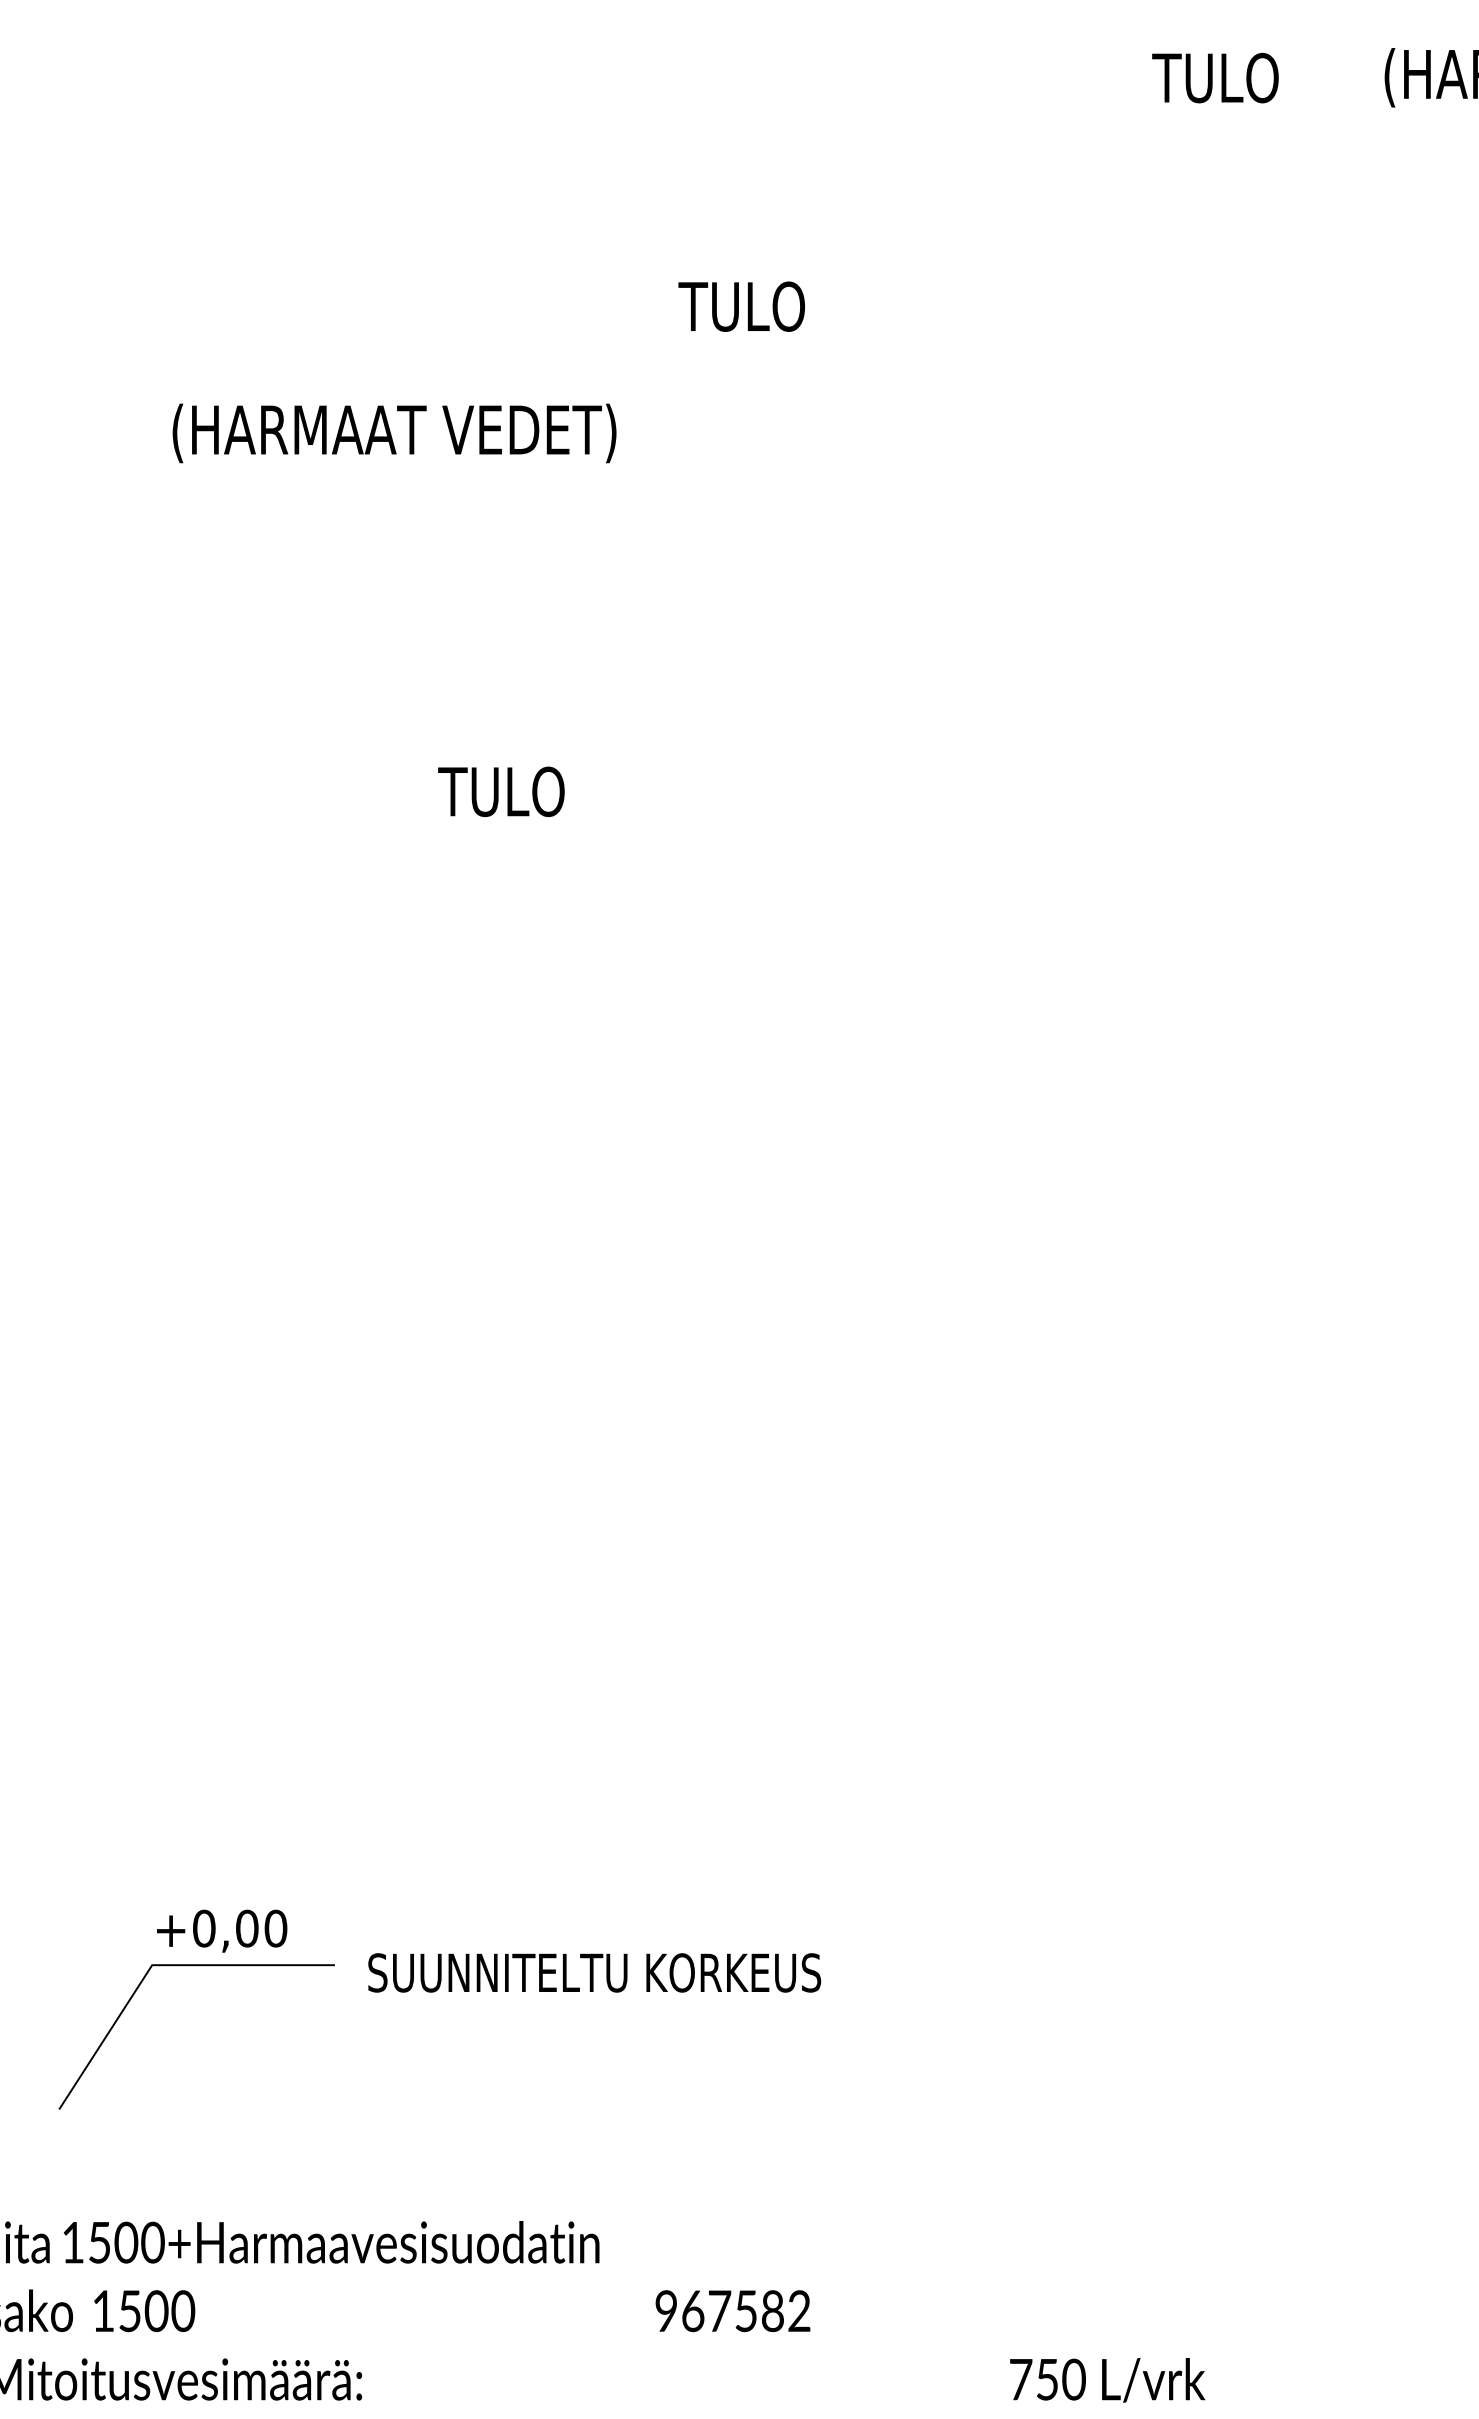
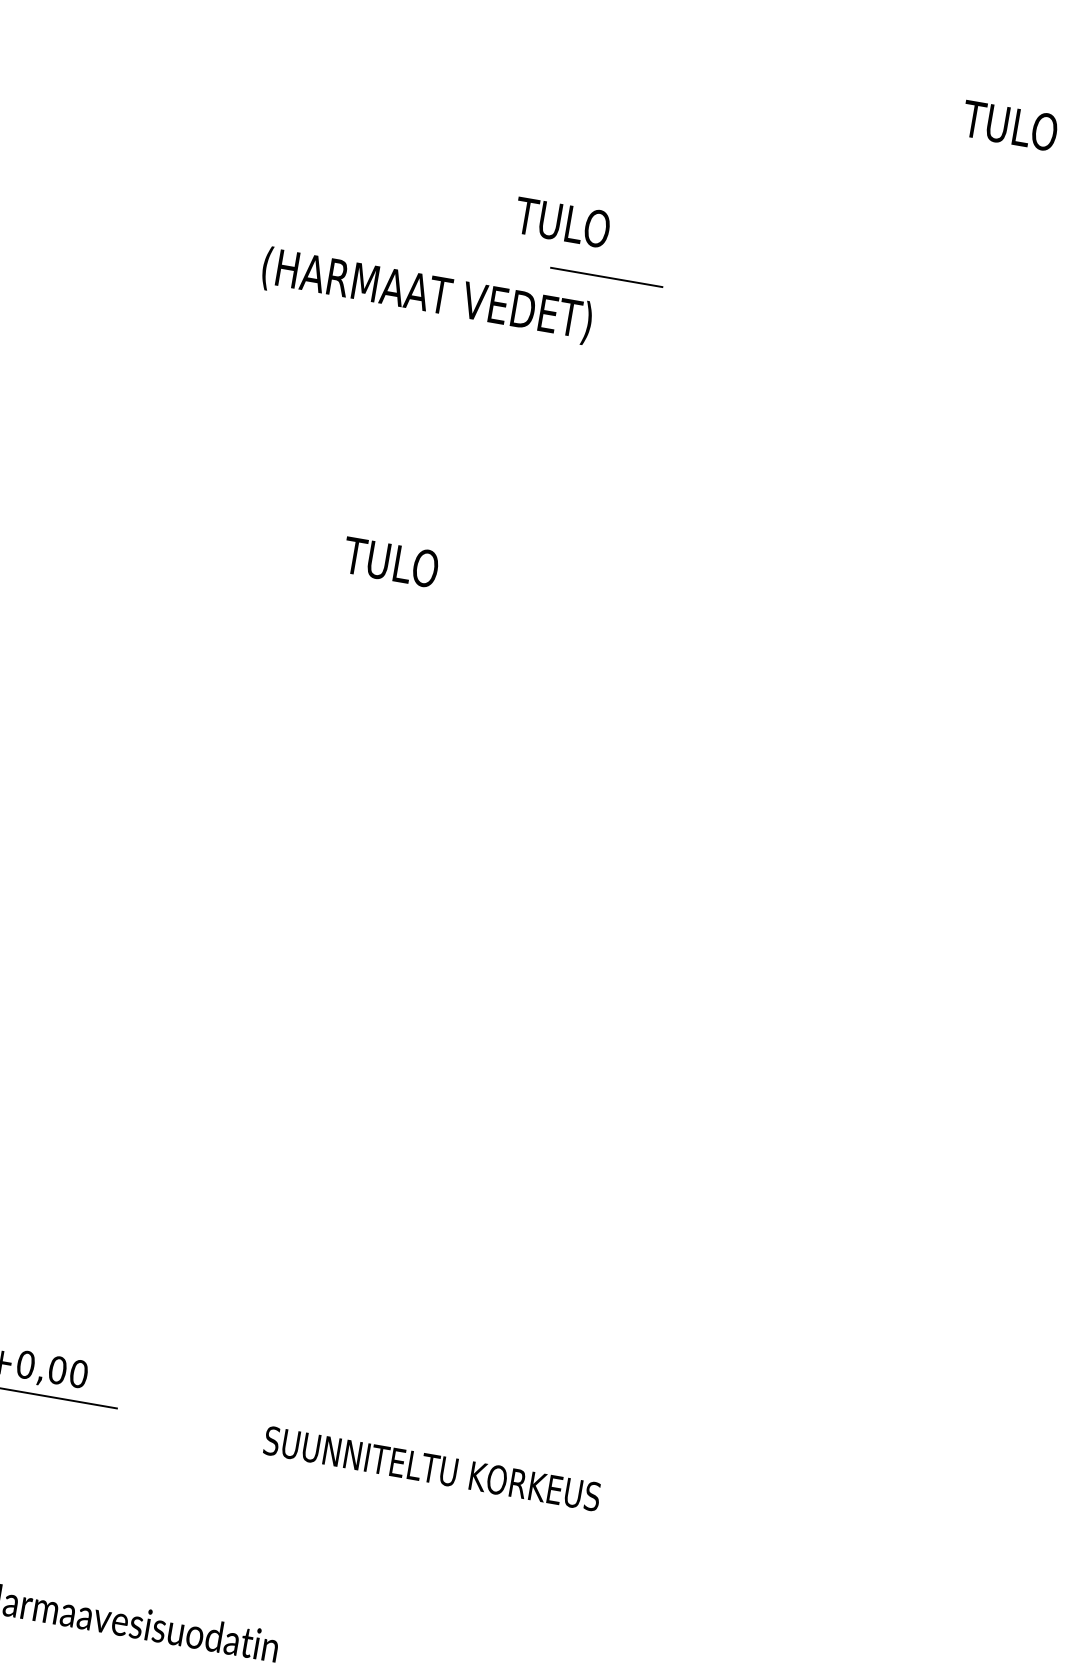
text: (741, 306) -> (562, 222), moved
line: (720, 368) -> (606, 277), added
text: (394, 433) -> (427, 295), moved
text: (594, 1972) -> (432, 1468), moved

